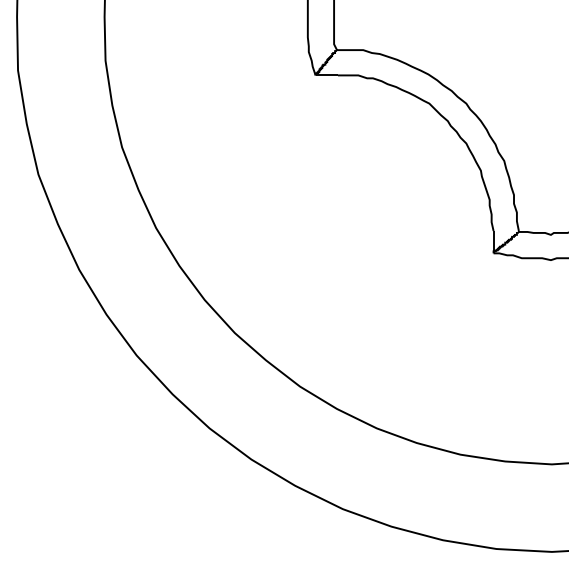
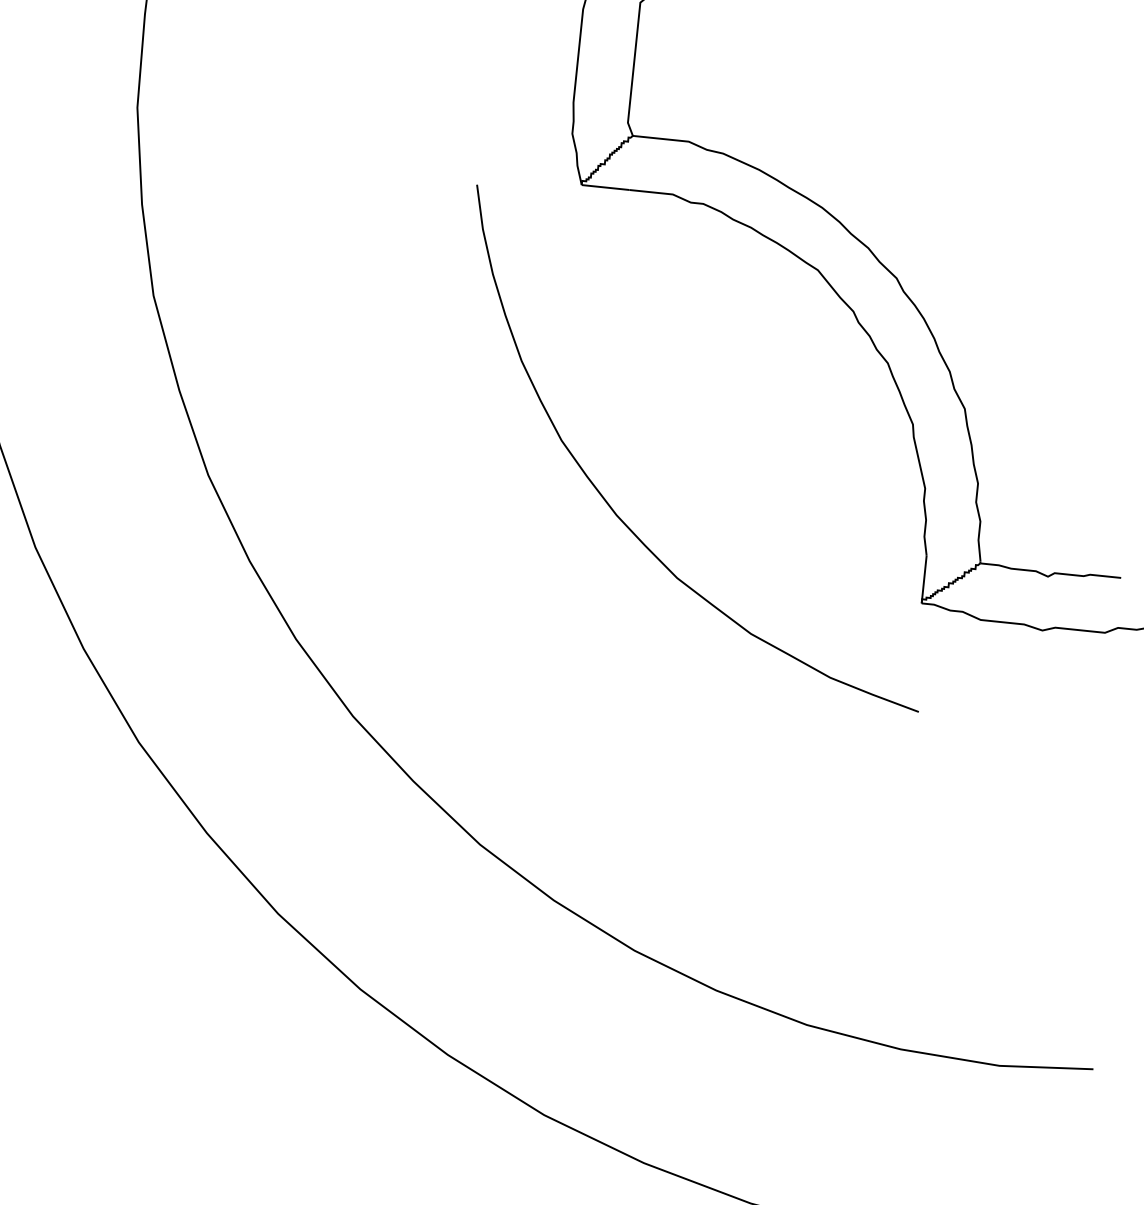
curve: (353, 230) -> (628, 523), added

